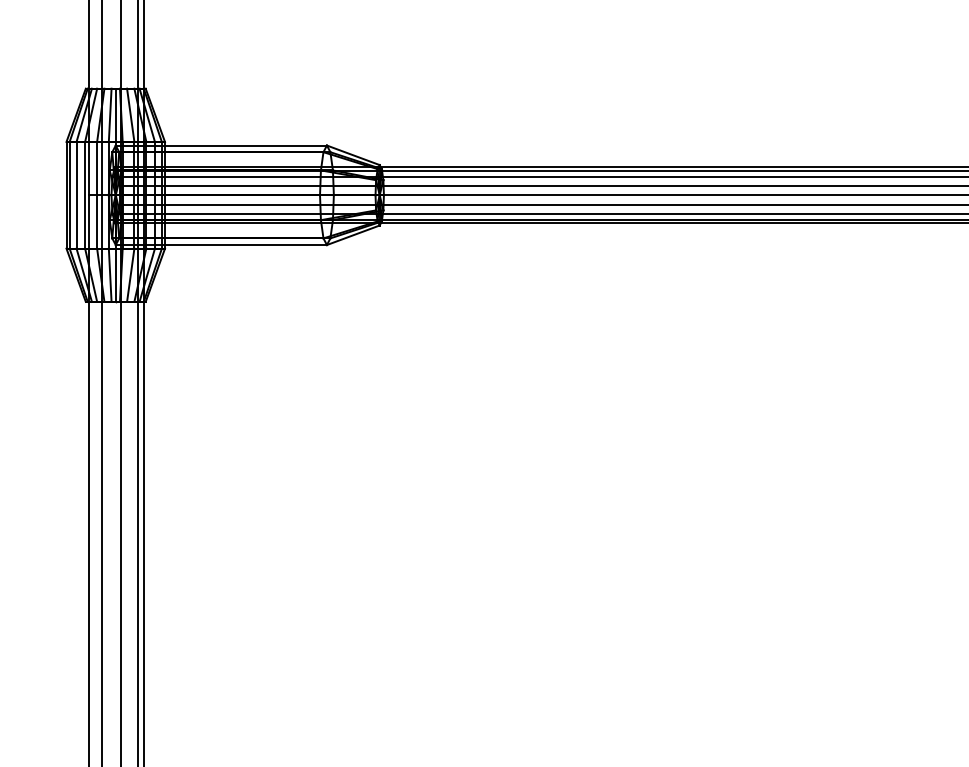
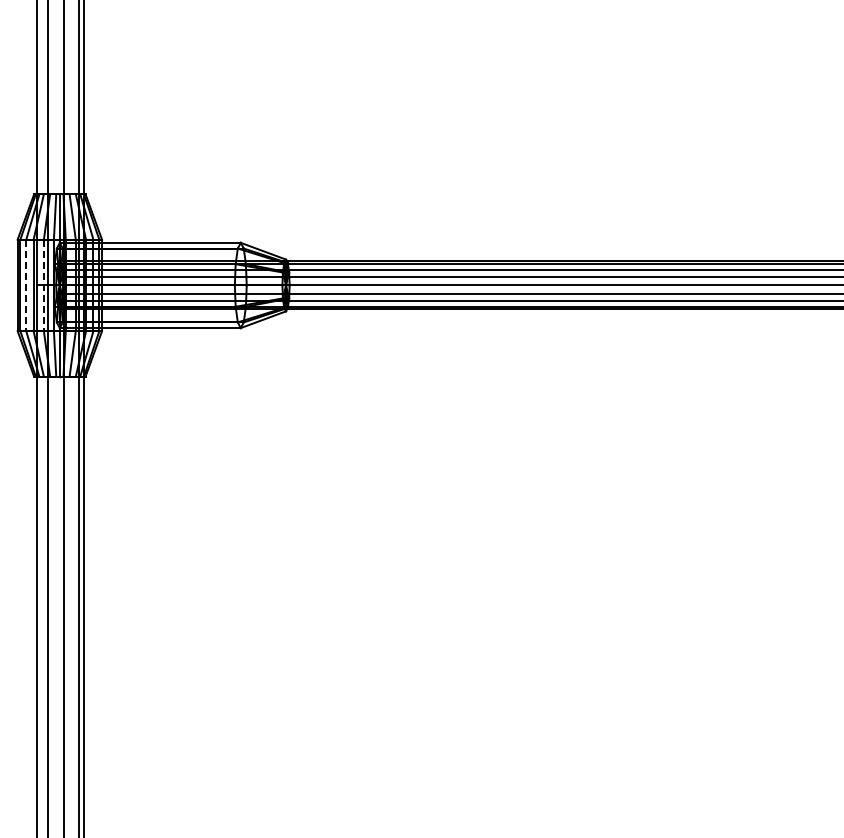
line: (76, 195) -> (26, 285), solid -> dashed
line: (96, 195) -> (43, 285), solid -> dashed

